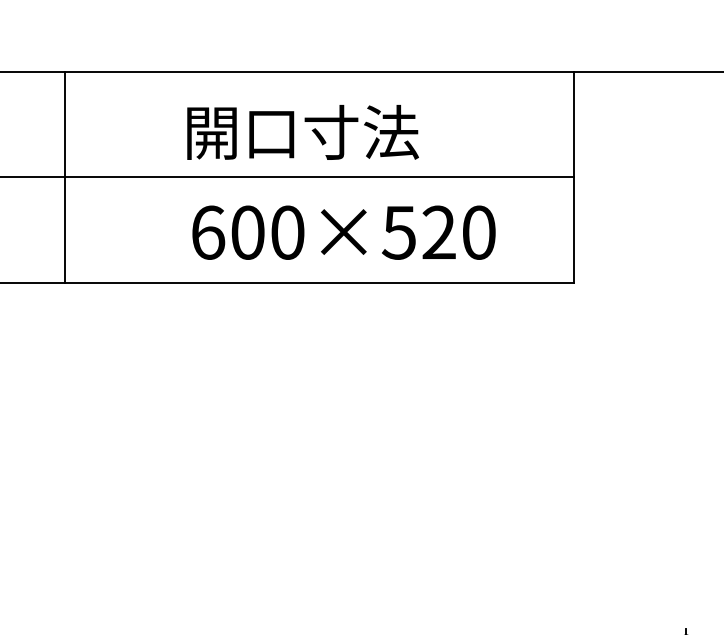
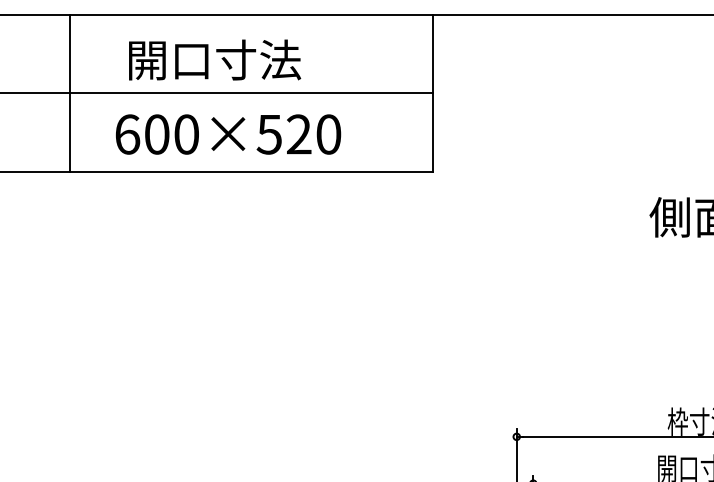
text: (303, 131) -> (215, 59), moved
line: (64, 177) -> (69, 93), moved
text: (344, 232) -> (228, 134), moved

